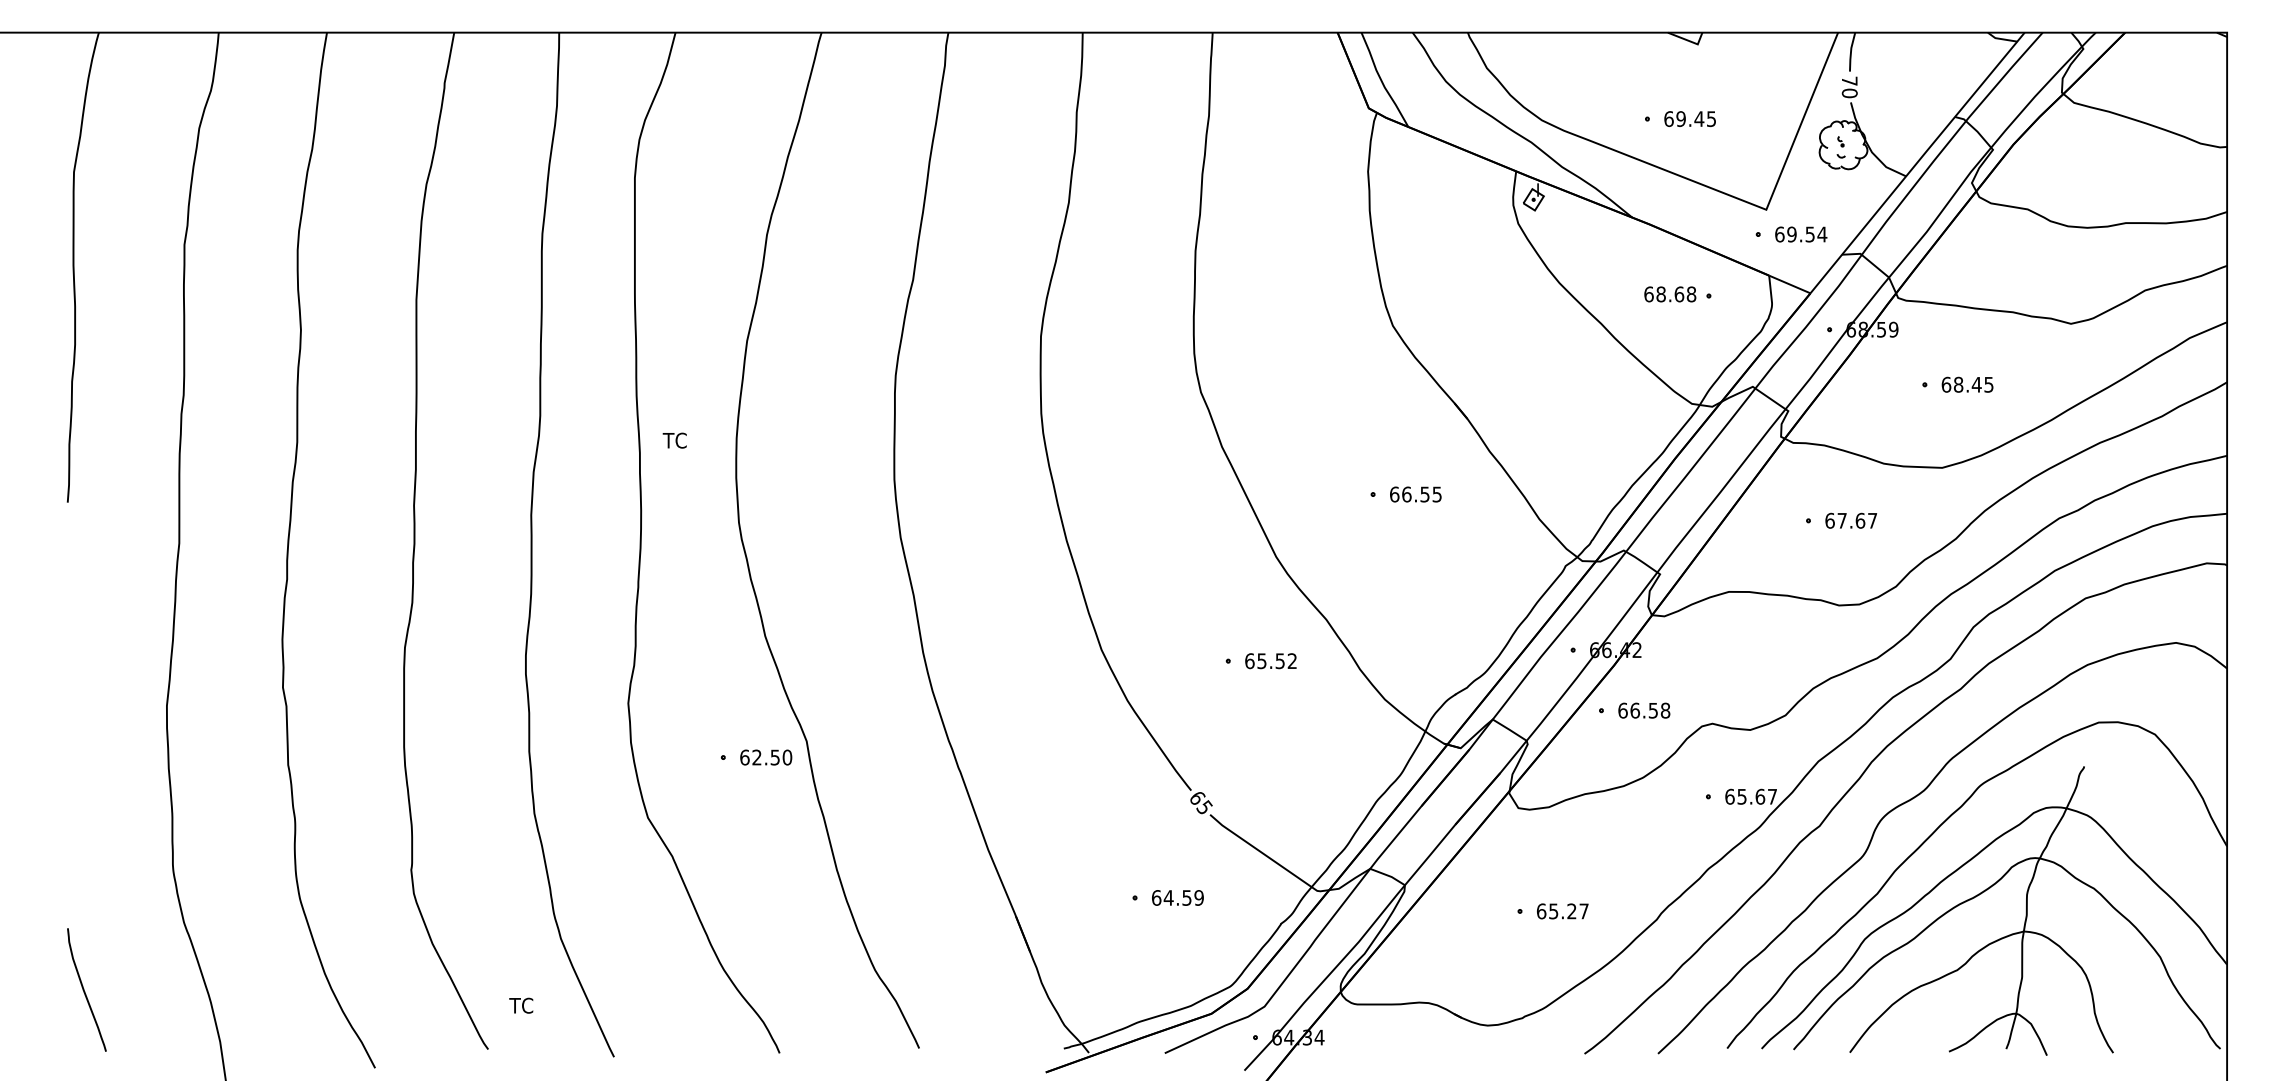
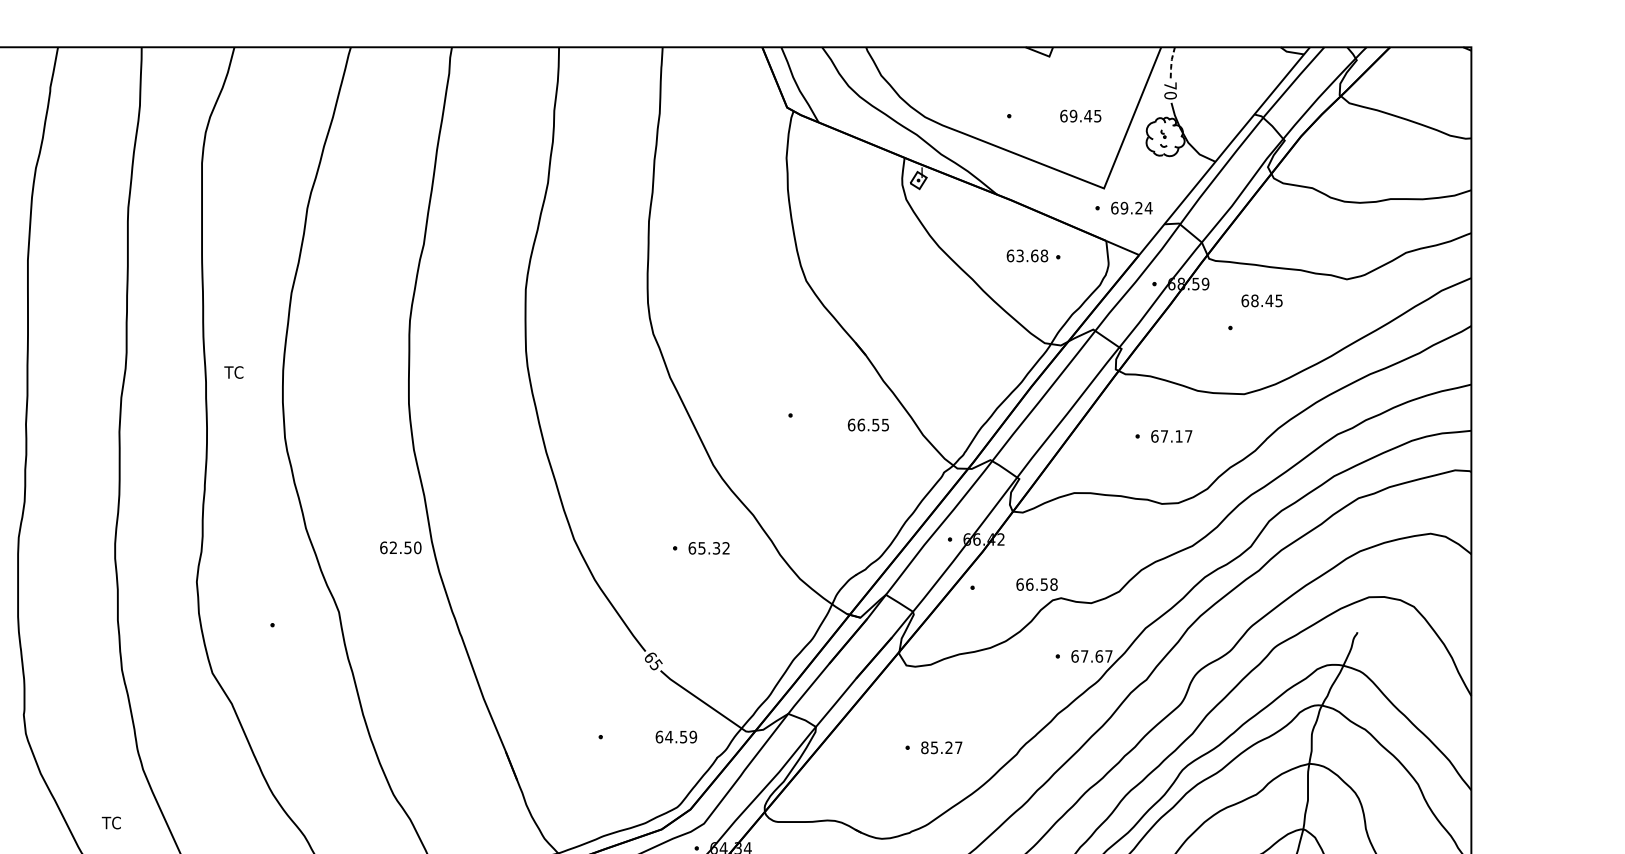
line: (1851, 51) -> (1171, 62), solid -> dashed
text: (1689, 118) -> (1080, 115), moved
text: (1809, 234) -> (1138, 208), 69.54 -> 69.24
text: (1660, 294) -> (1019, 256), 68.68 -> 63.68
text: (1967, 384) -> (1262, 300), moved
text: (1415, 494) -> (868, 425), moved
text: (1860, 520) -> (1179, 436), 67.67 -> 67.17
text: (1280, 660) -> (716, 547), 65.52 -> 65.32
text: (1644, 710) -> (1037, 584), moved
text: (766, 757) -> (401, 547), moved
text: (1741, 796) -> (1084, 656), 65.67 -> 67.67
text: (1177, 897) -> (676, 736), moved
text: (1541, 911) -> (924, 747), 65.27 -> 85.27

